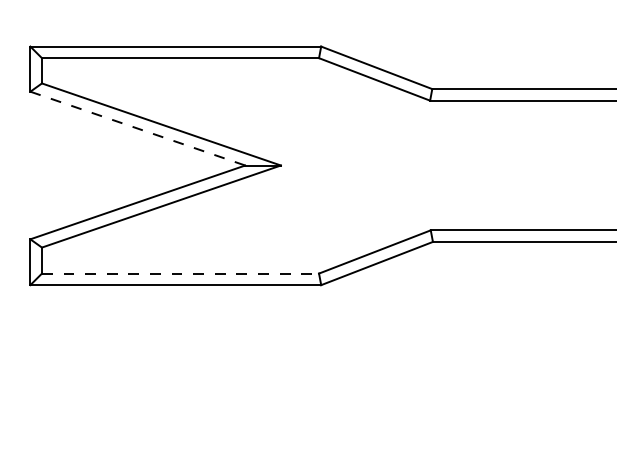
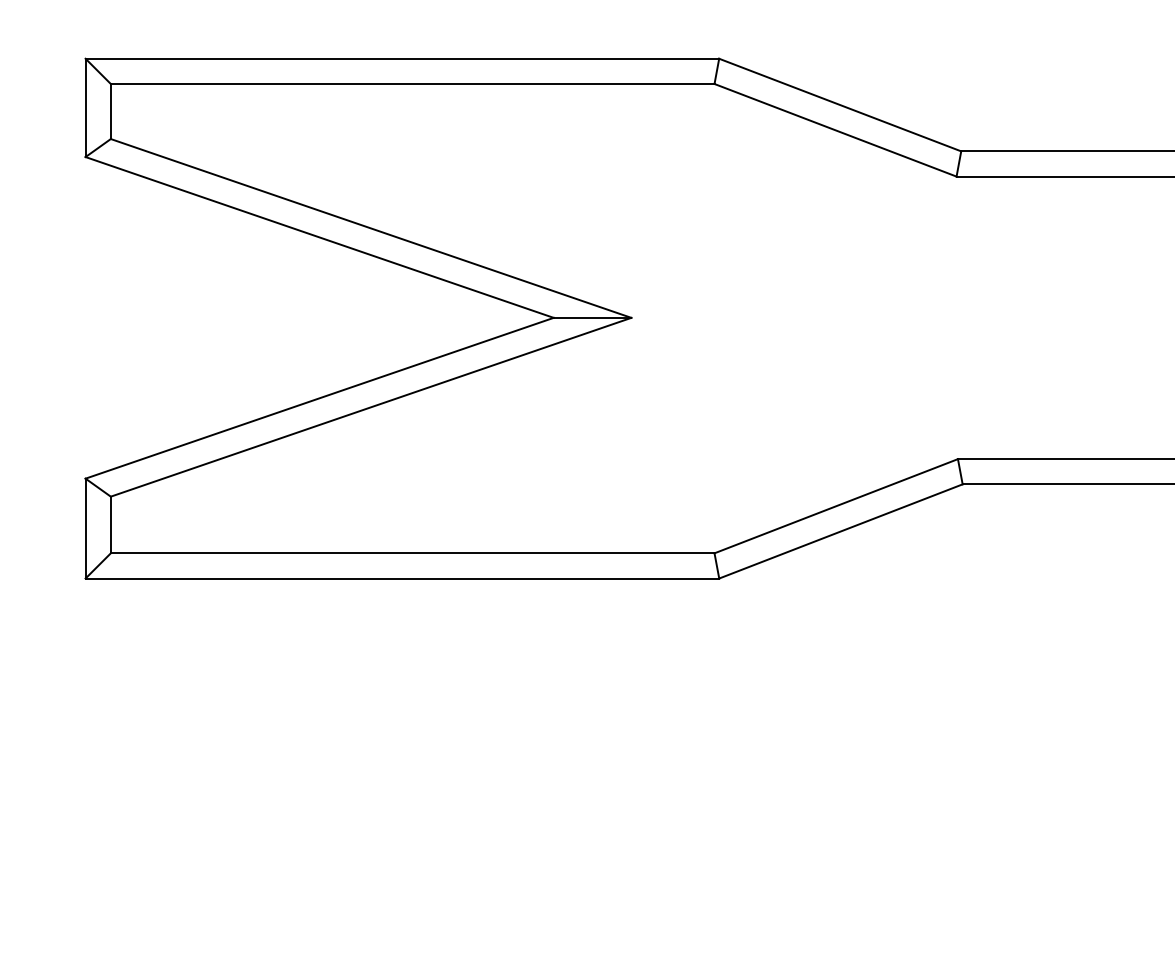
line: (137, 128) -> (318, 237), dashed -> solid
line: (180, 273) -> (412, 553), dashed -> solid

